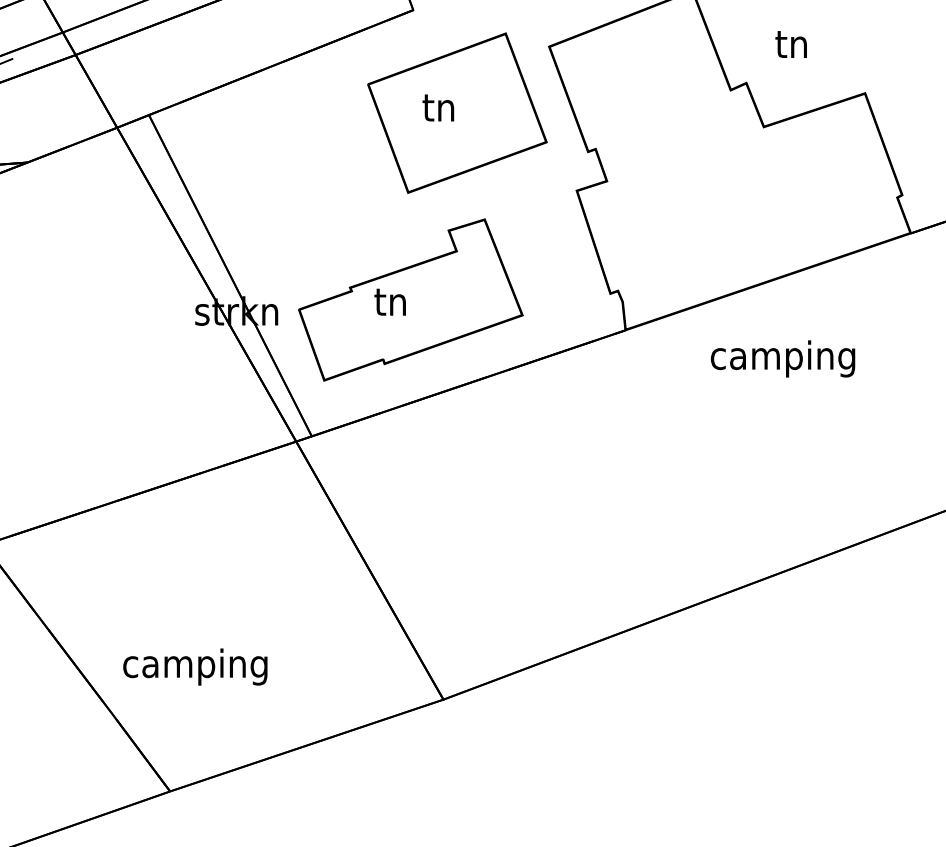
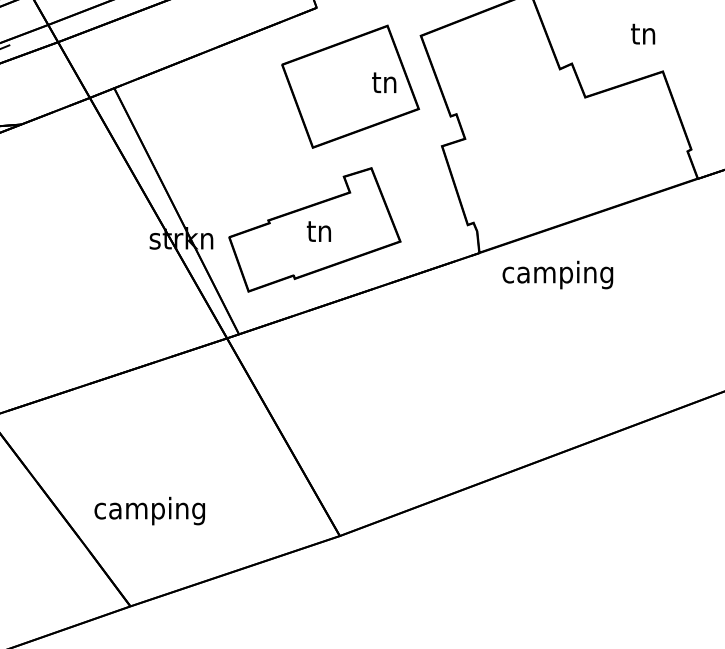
text: (790, 44) -> (642, 34), moved
text: (438, 107) -> (384, 82), moved
text: (389, 301) -> (318, 231), moved
text: (782, 358) -> (557, 274), moved

